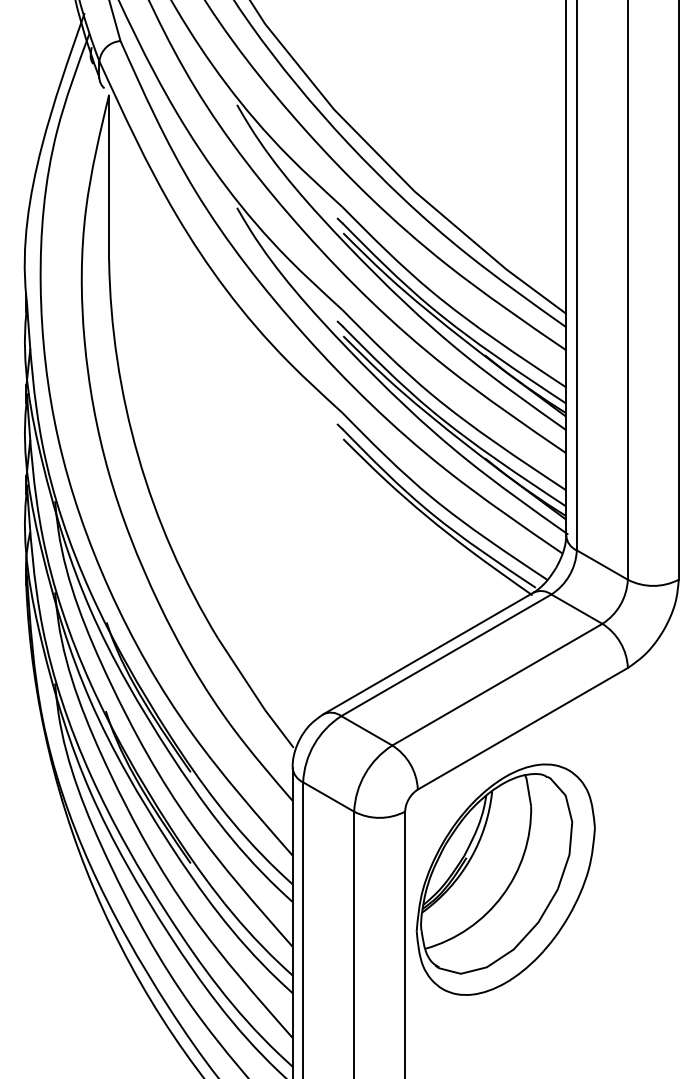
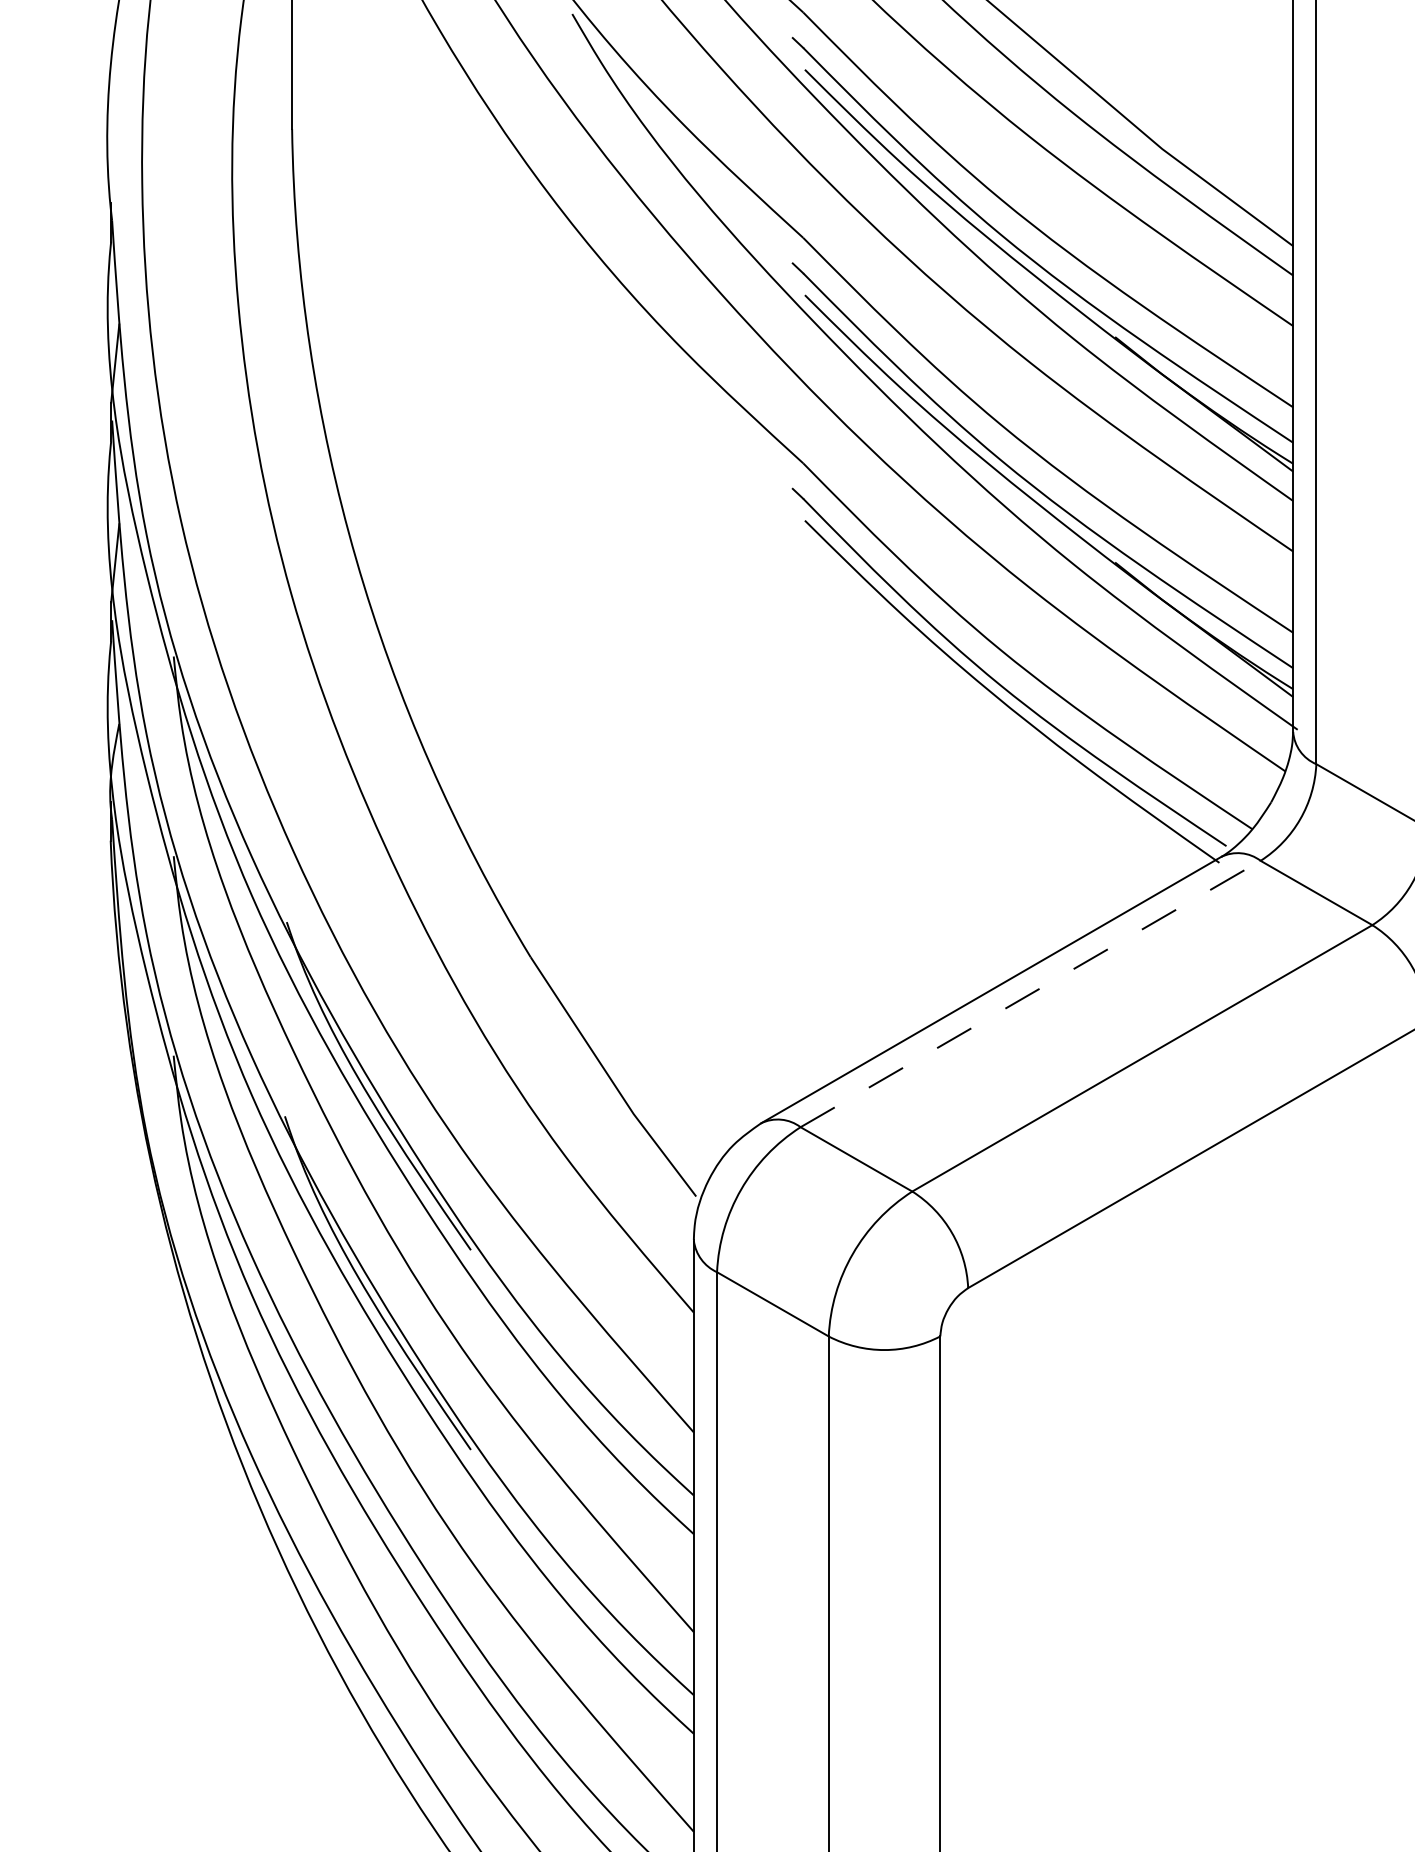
line: (446, 655) -> (1030, 994), solid -> dashed
part: (505, 879) -> (1160, 1484), removed

